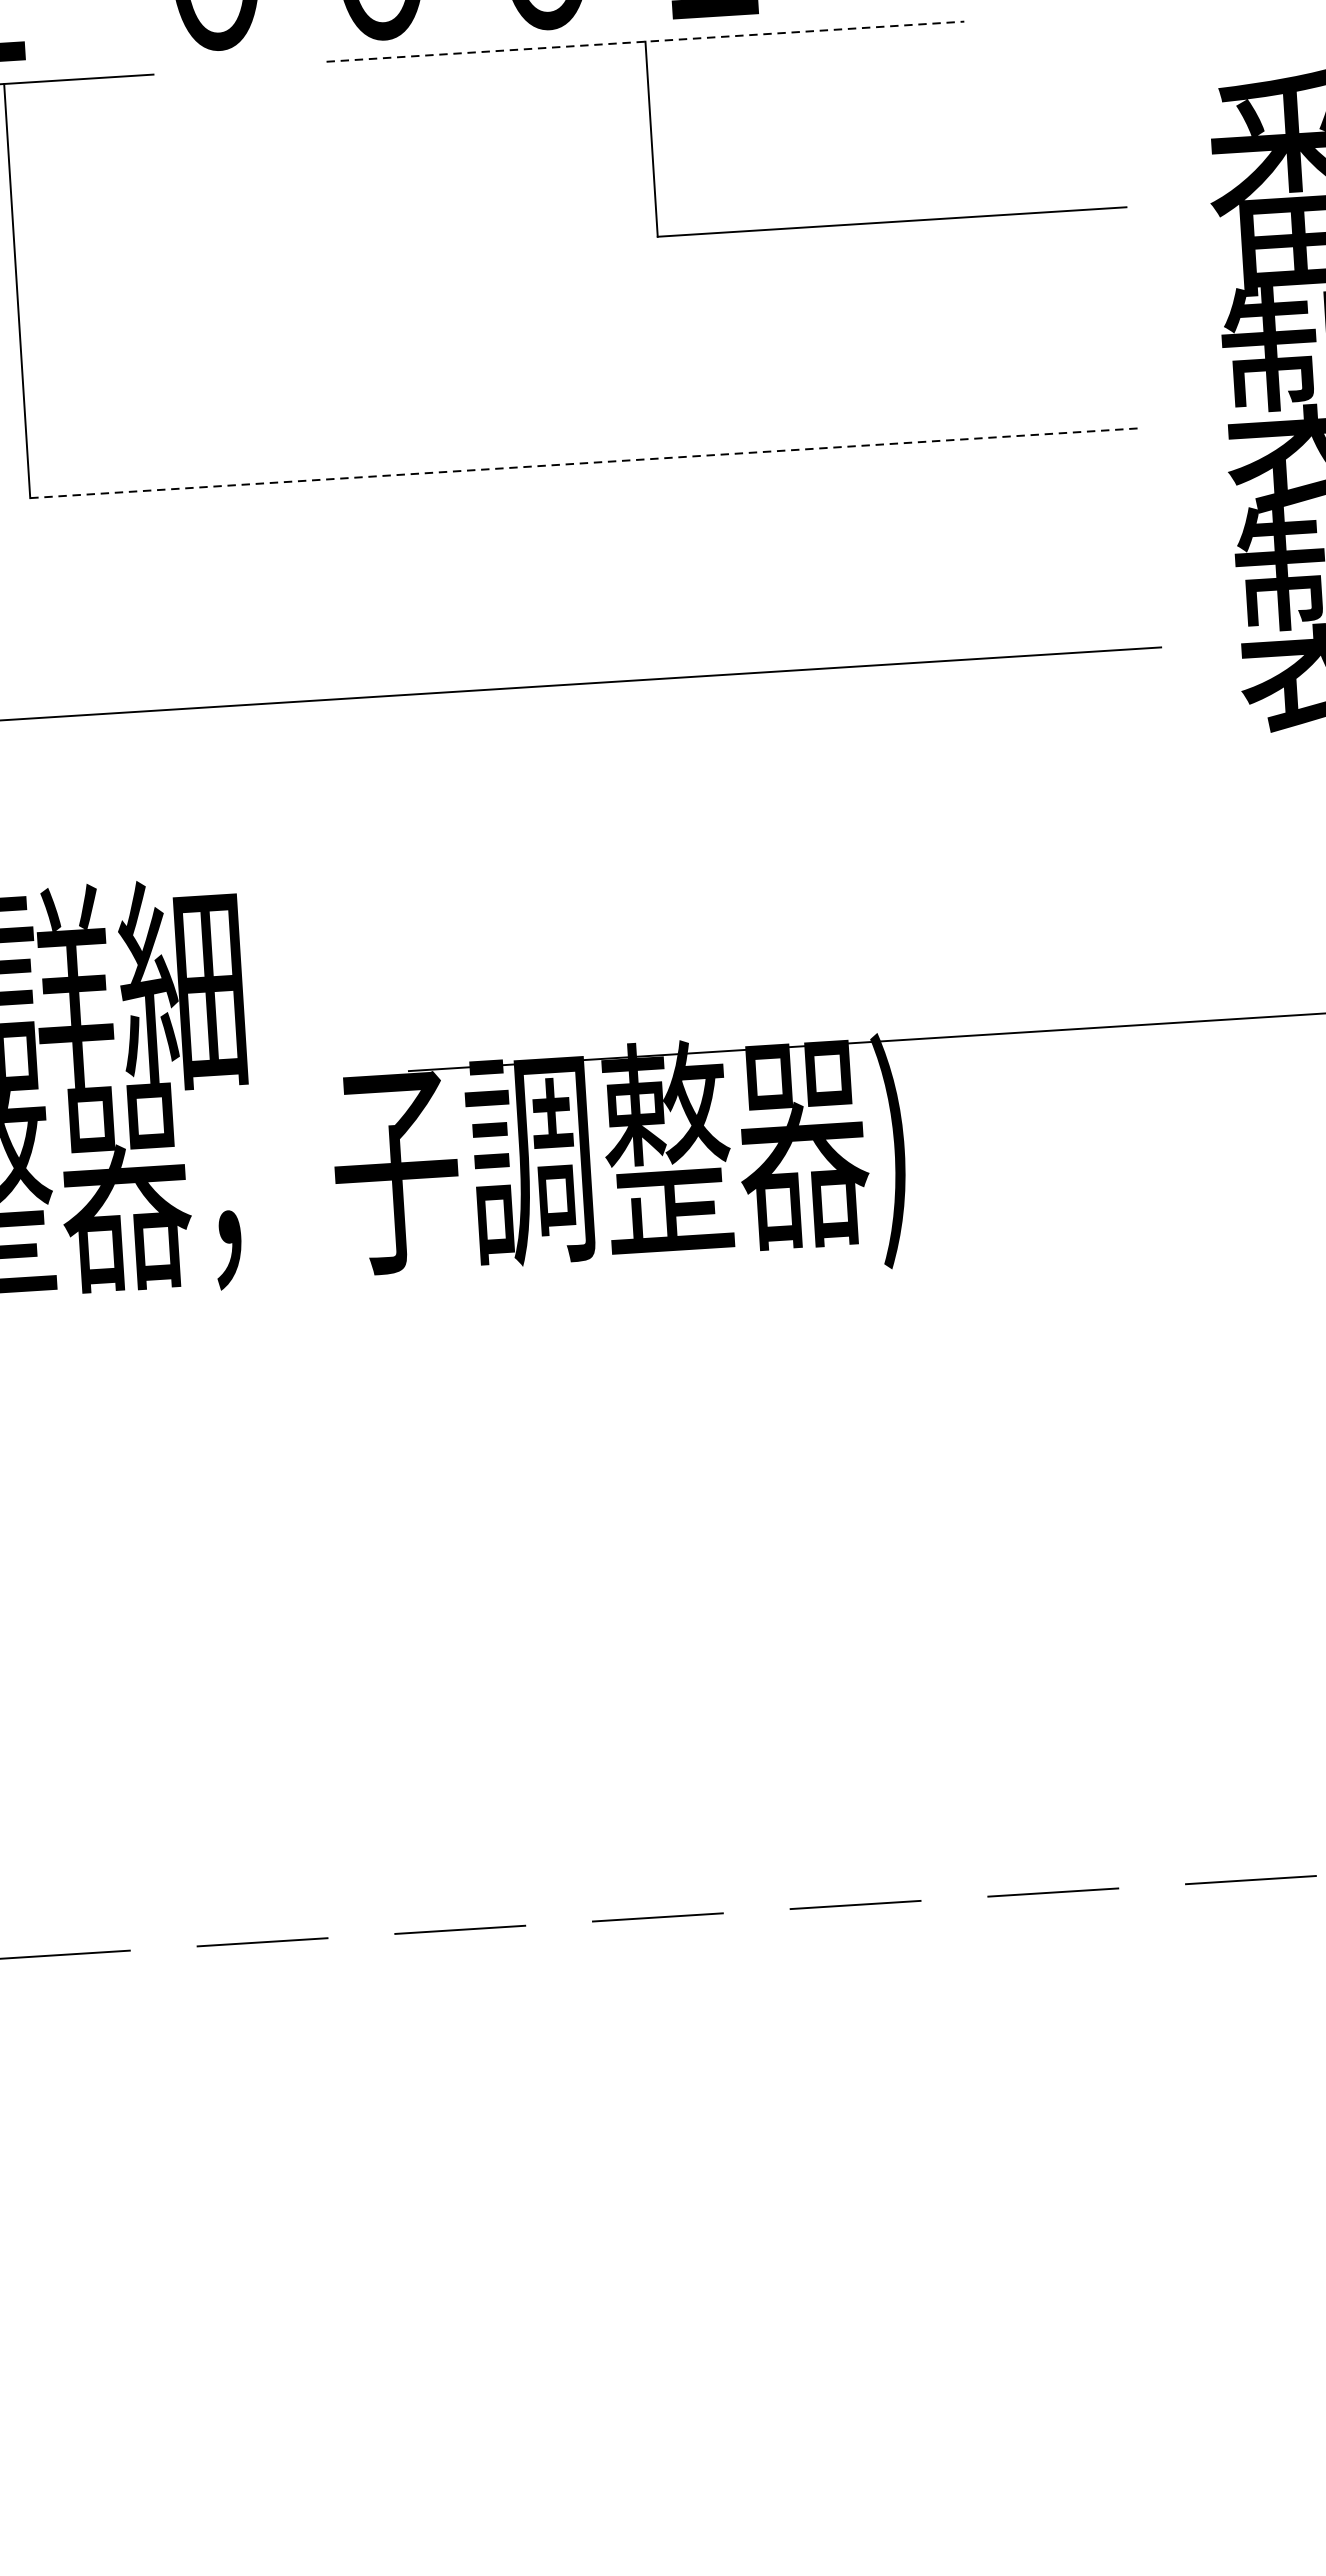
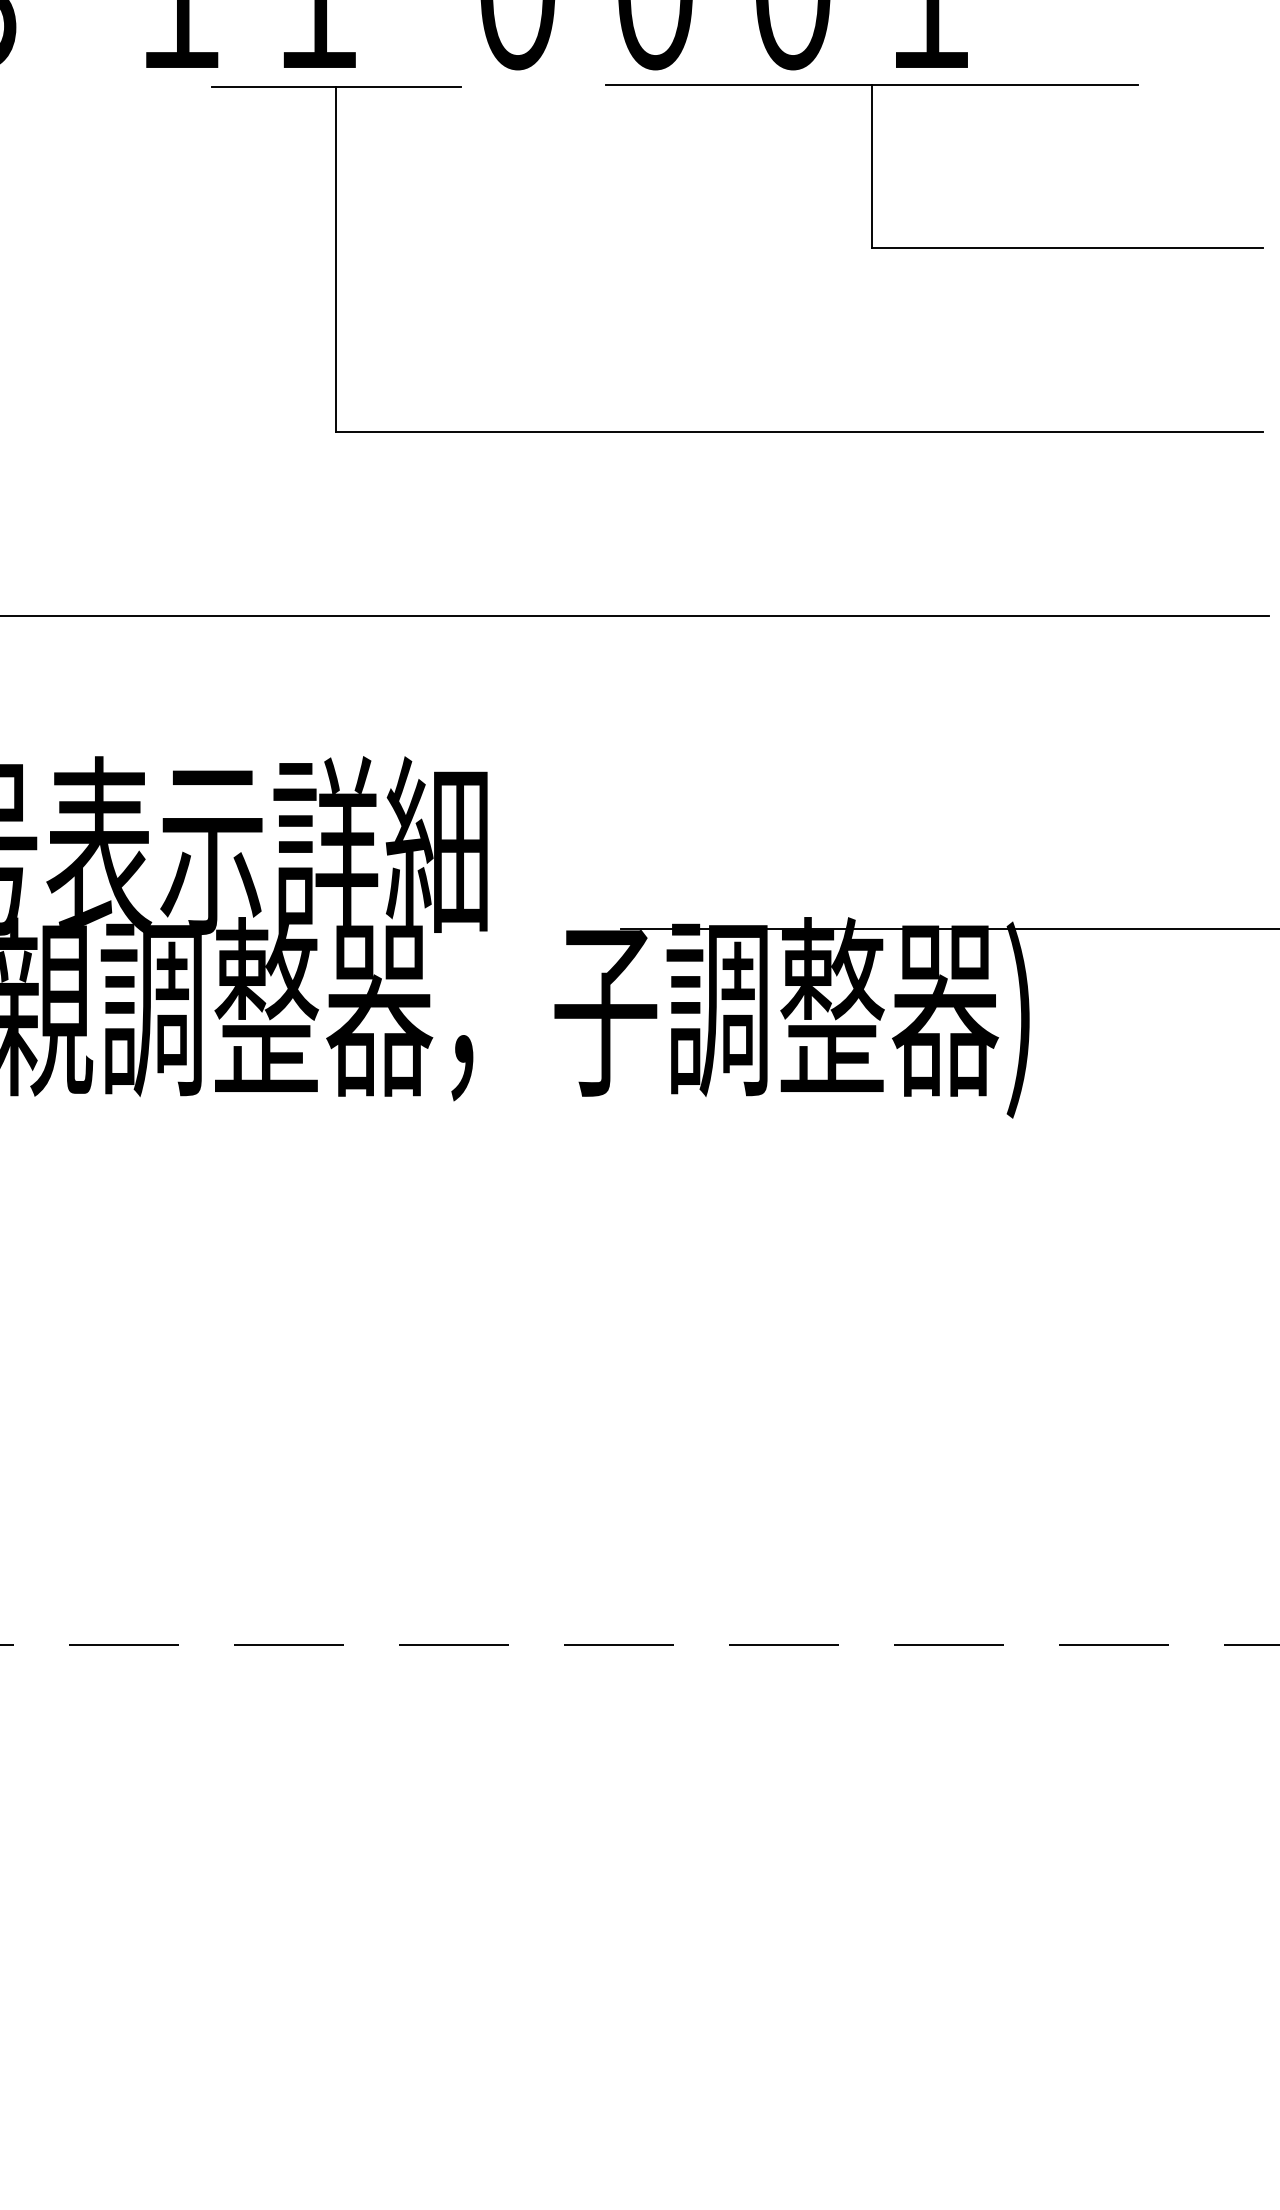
line: (646, 41) -> (872, 84), dashed -> solid
line: (586, 463) -> (800, 432), dashed -> solid

